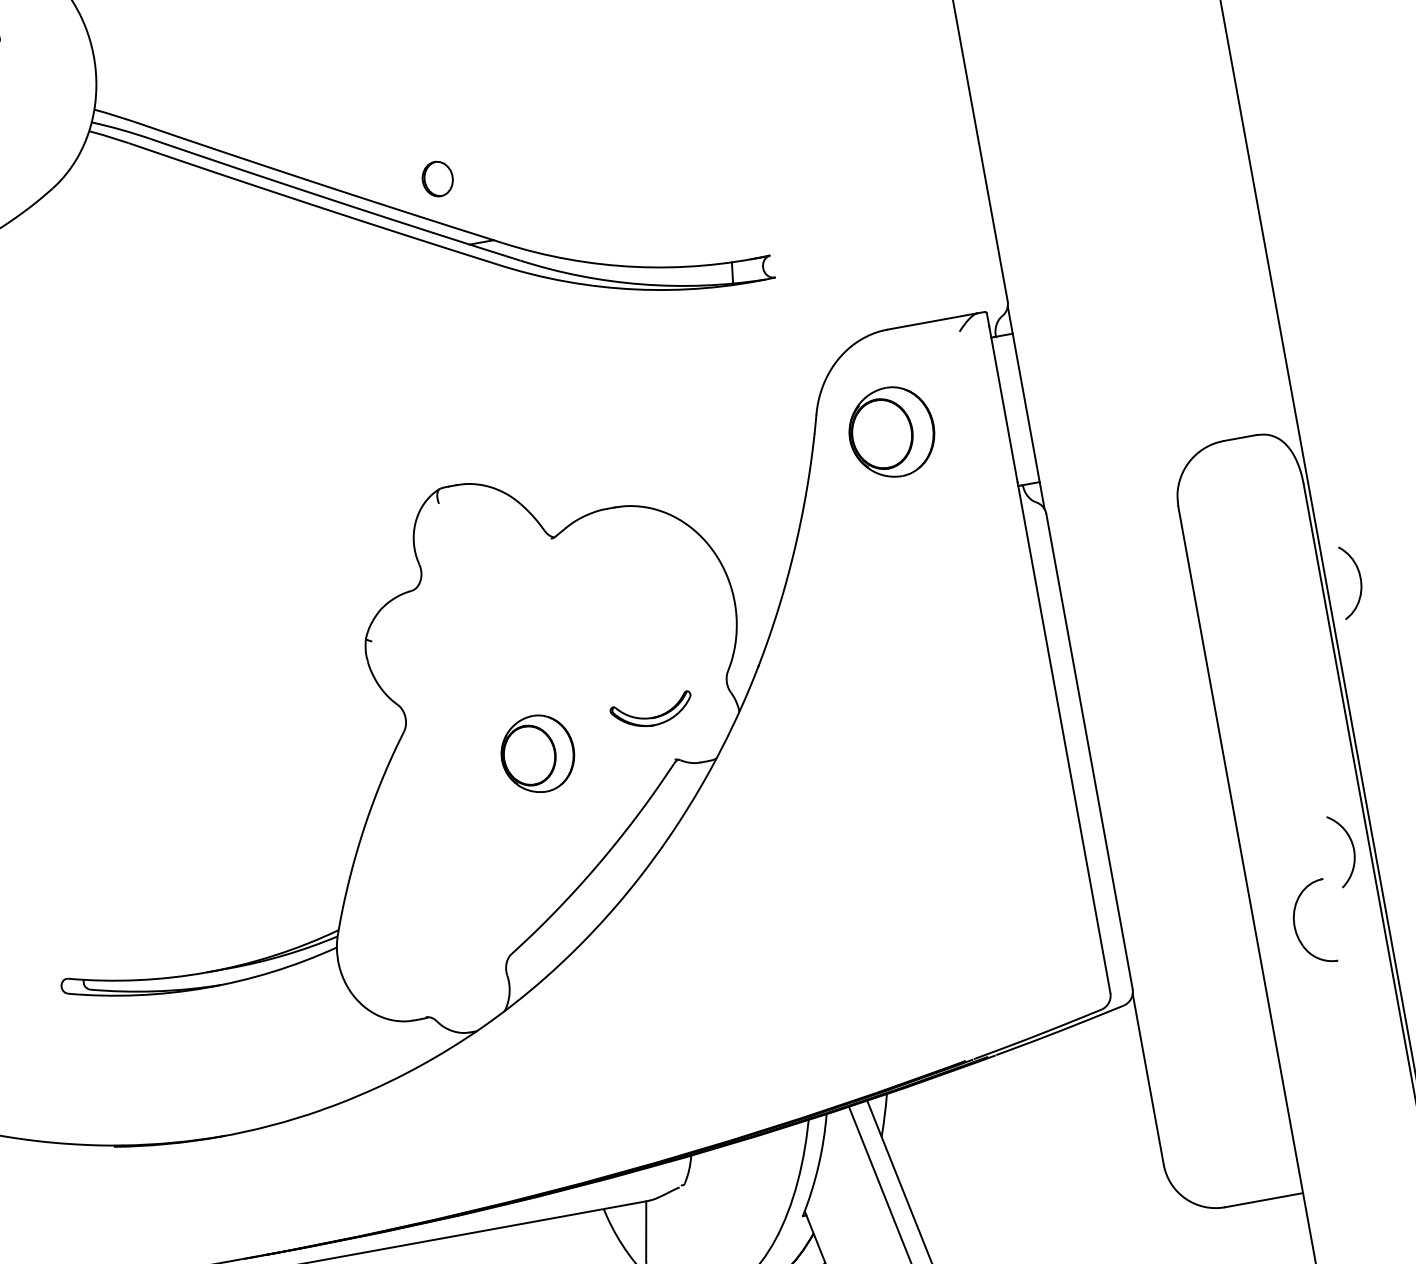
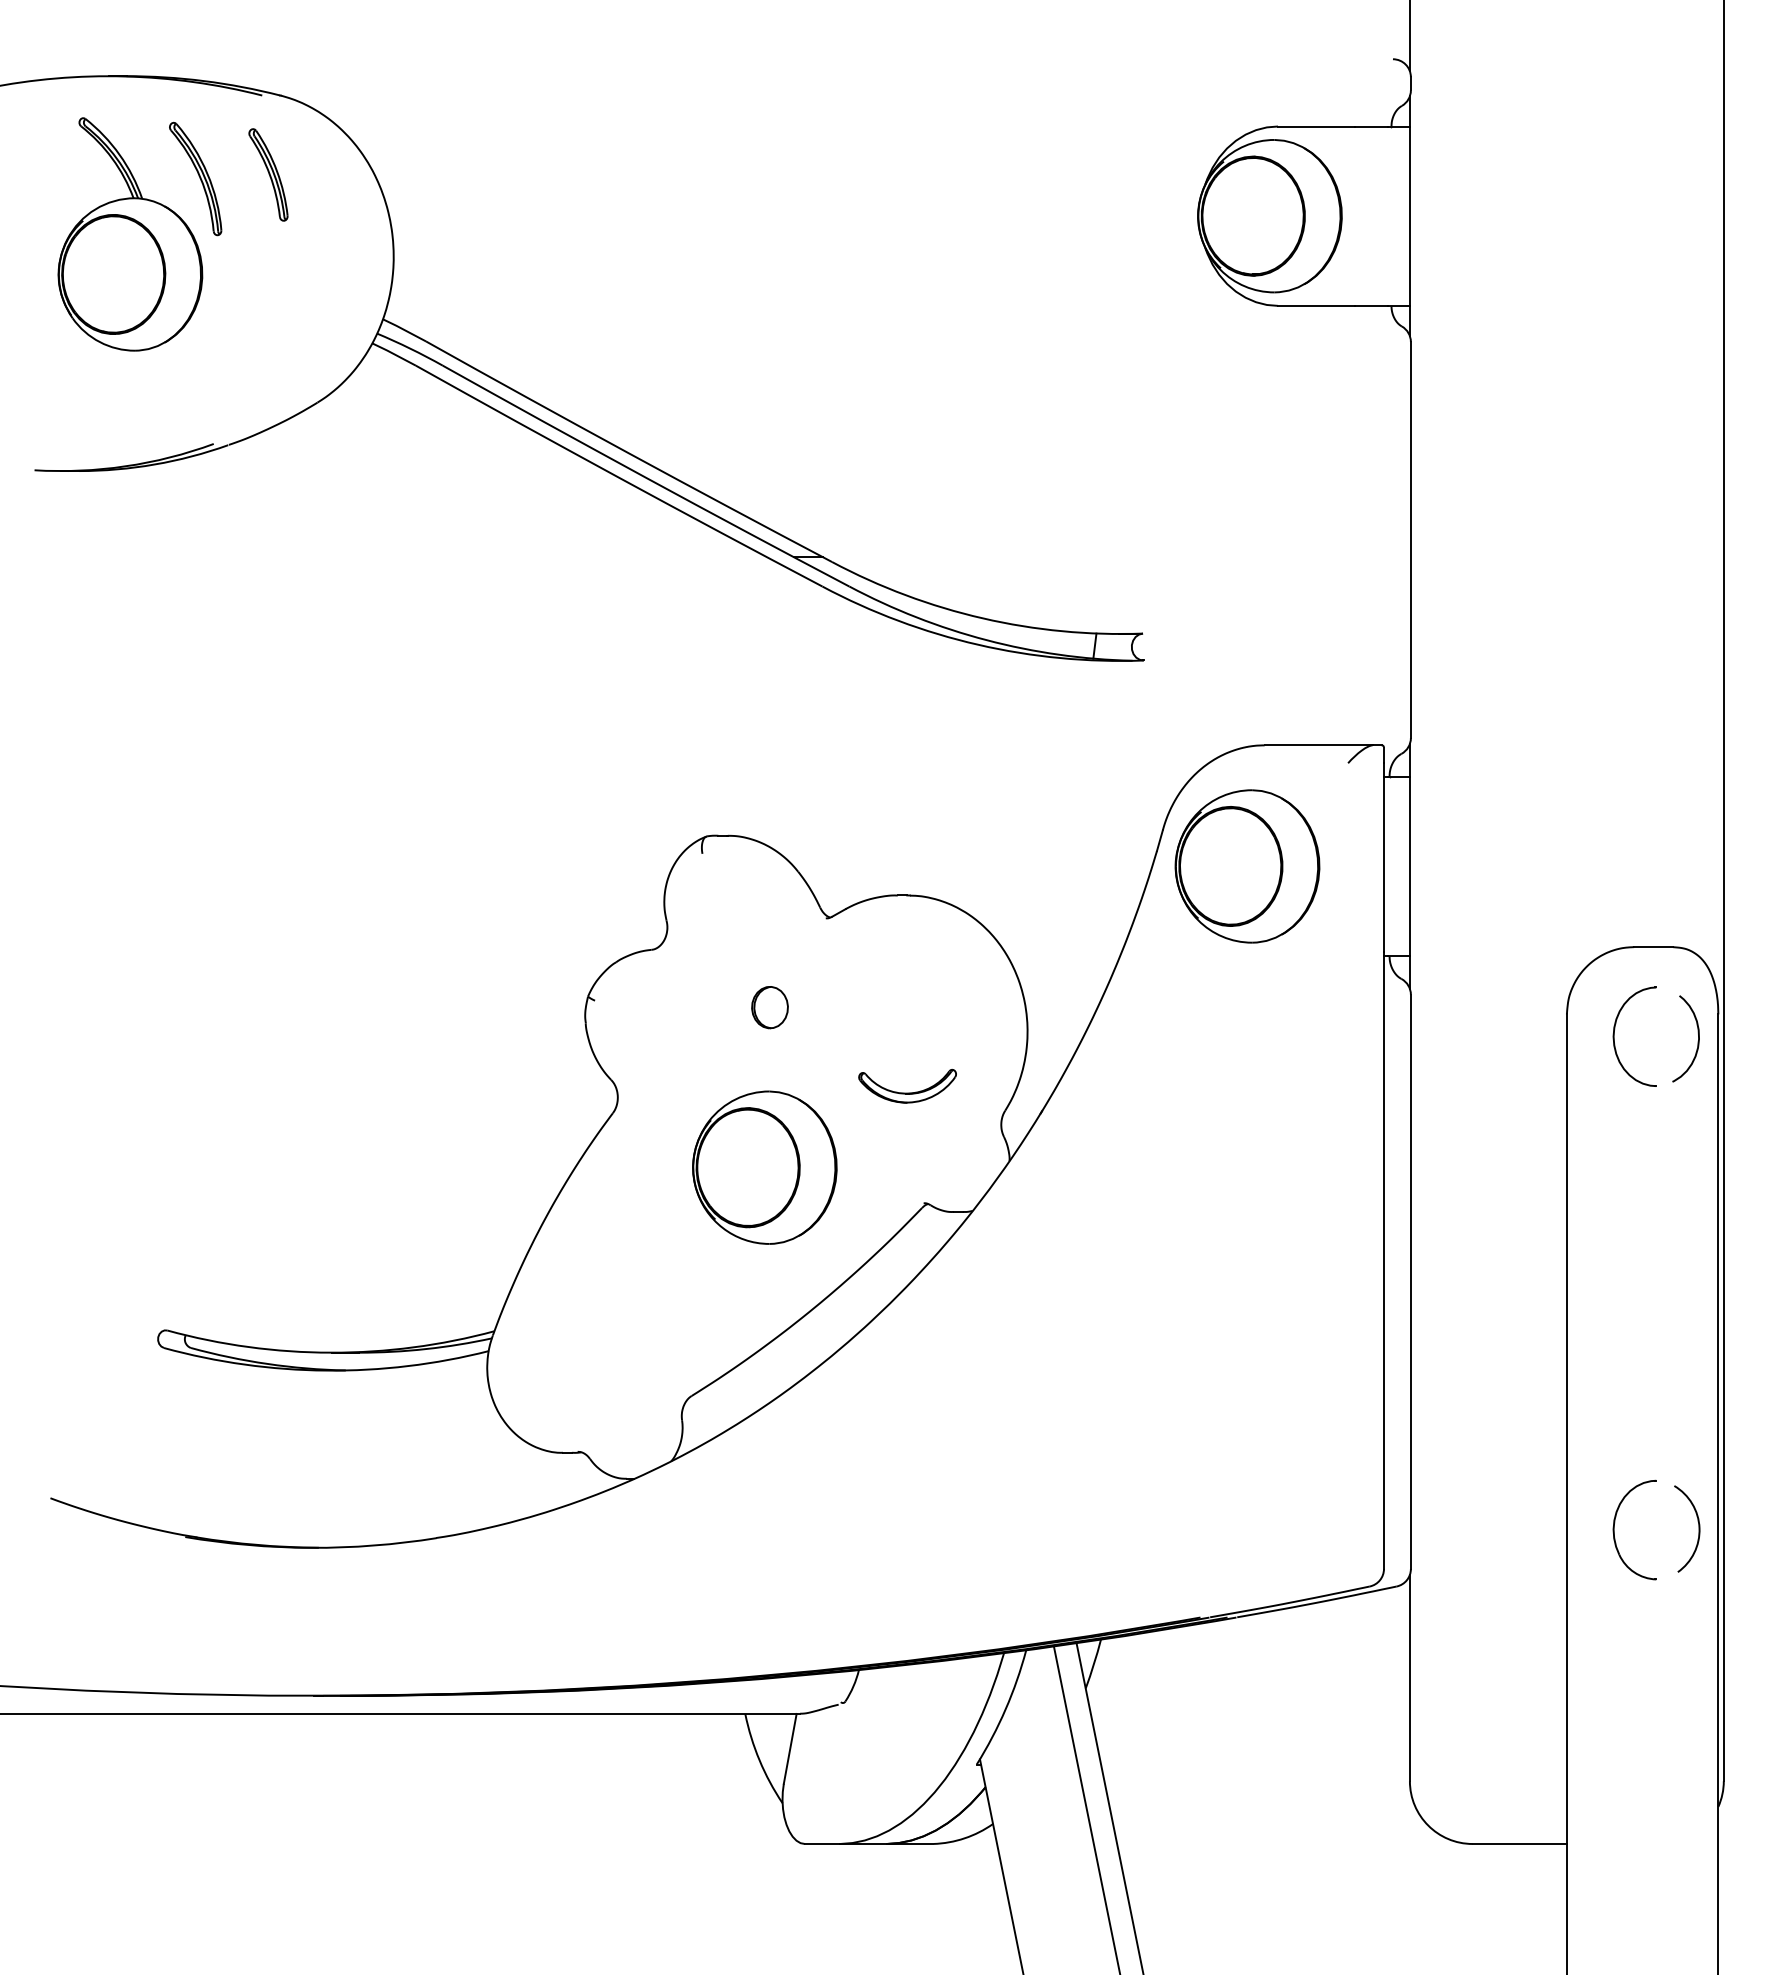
part: (437, 179) -> (769, 1007), moved
part: (891, 432) -> (1247, 866), size x1.43
part: (1221, 517) -> (1614, 1036), added
curve: (1360, 582) -> (1697, 1041), moved
part: (652, 716) -> (907, 1092), moved
part: (537, 754) -> (764, 1167), size x1.67
arc: (1352, 848) -> (1698, 1528), moved

